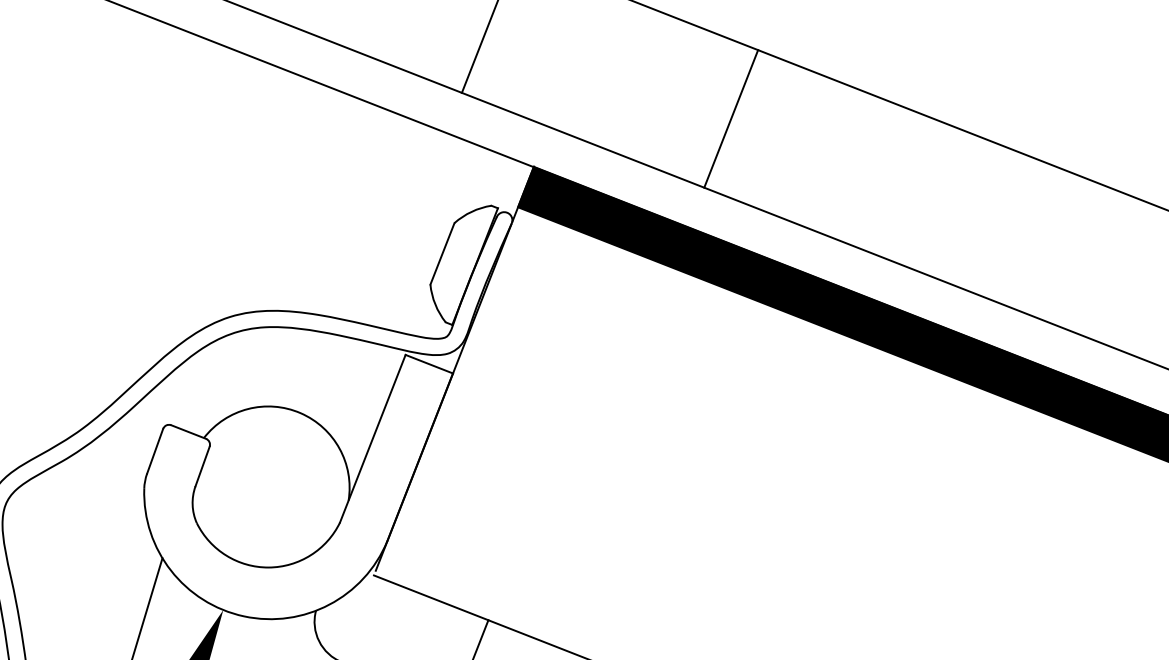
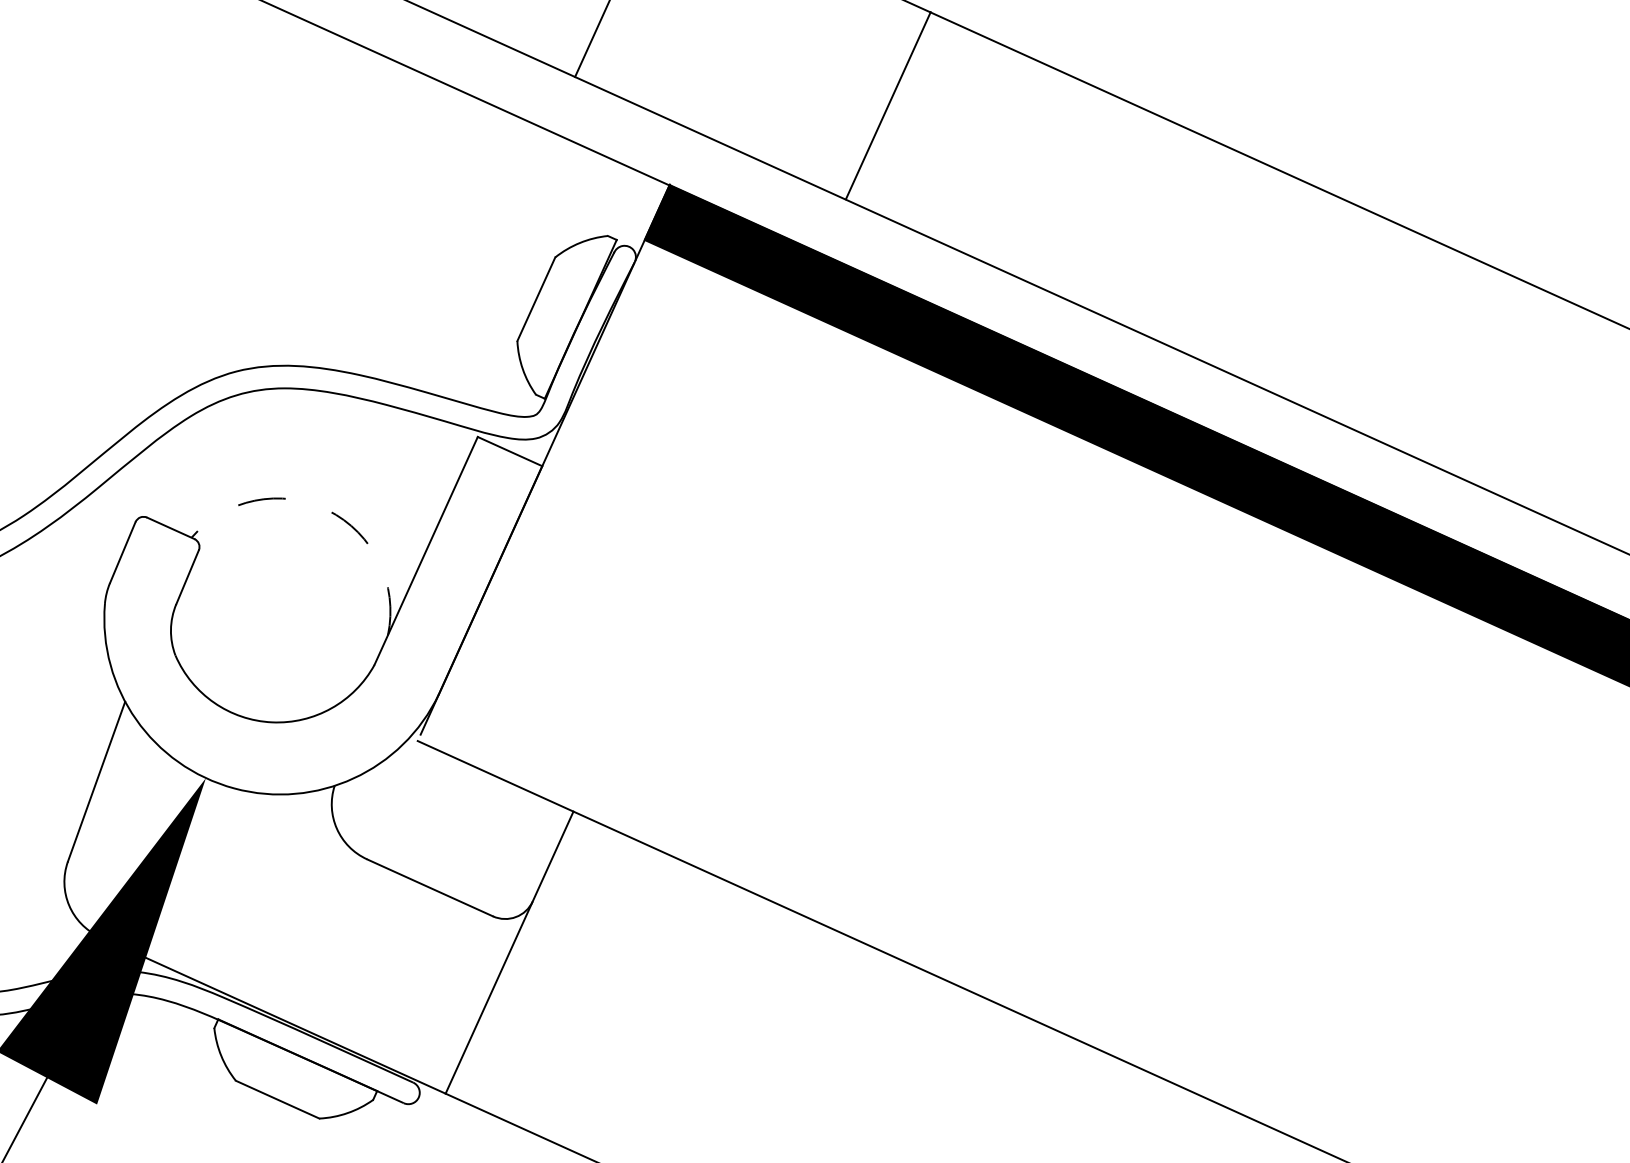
line: (730, 118) -> (887, 105), moved
arc: (300, 413) -> (327, 510), solid -> dashed

